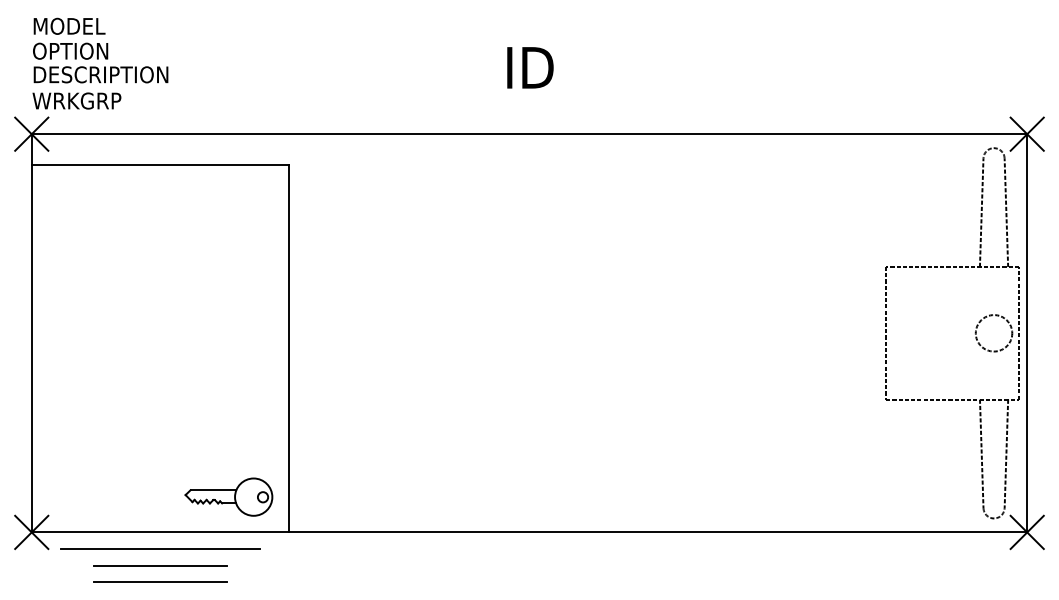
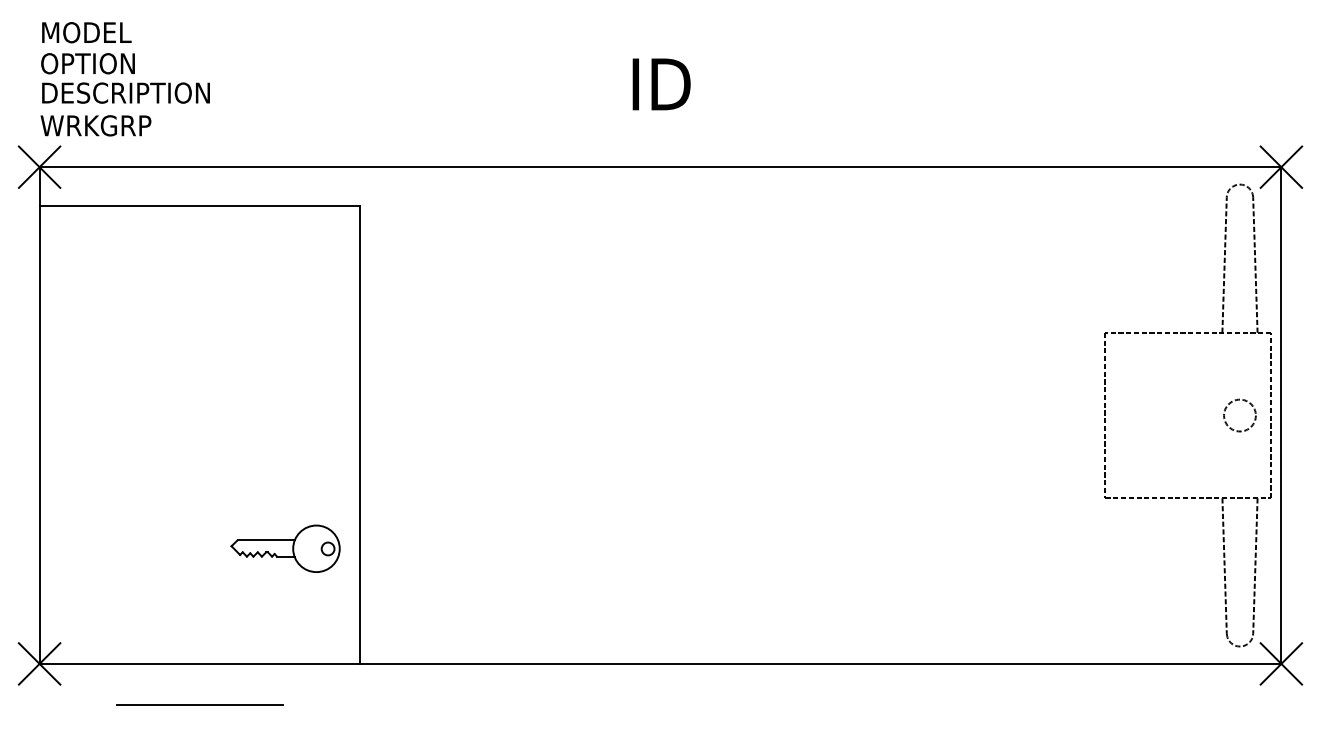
circle: (993, 333) -> (1239, 415), size x0.7
part: (228, 496) -> (285, 548), moved
line: (159, 549) -> (198, 685), removed
line: (160, 582) -> (200, 726), removed

